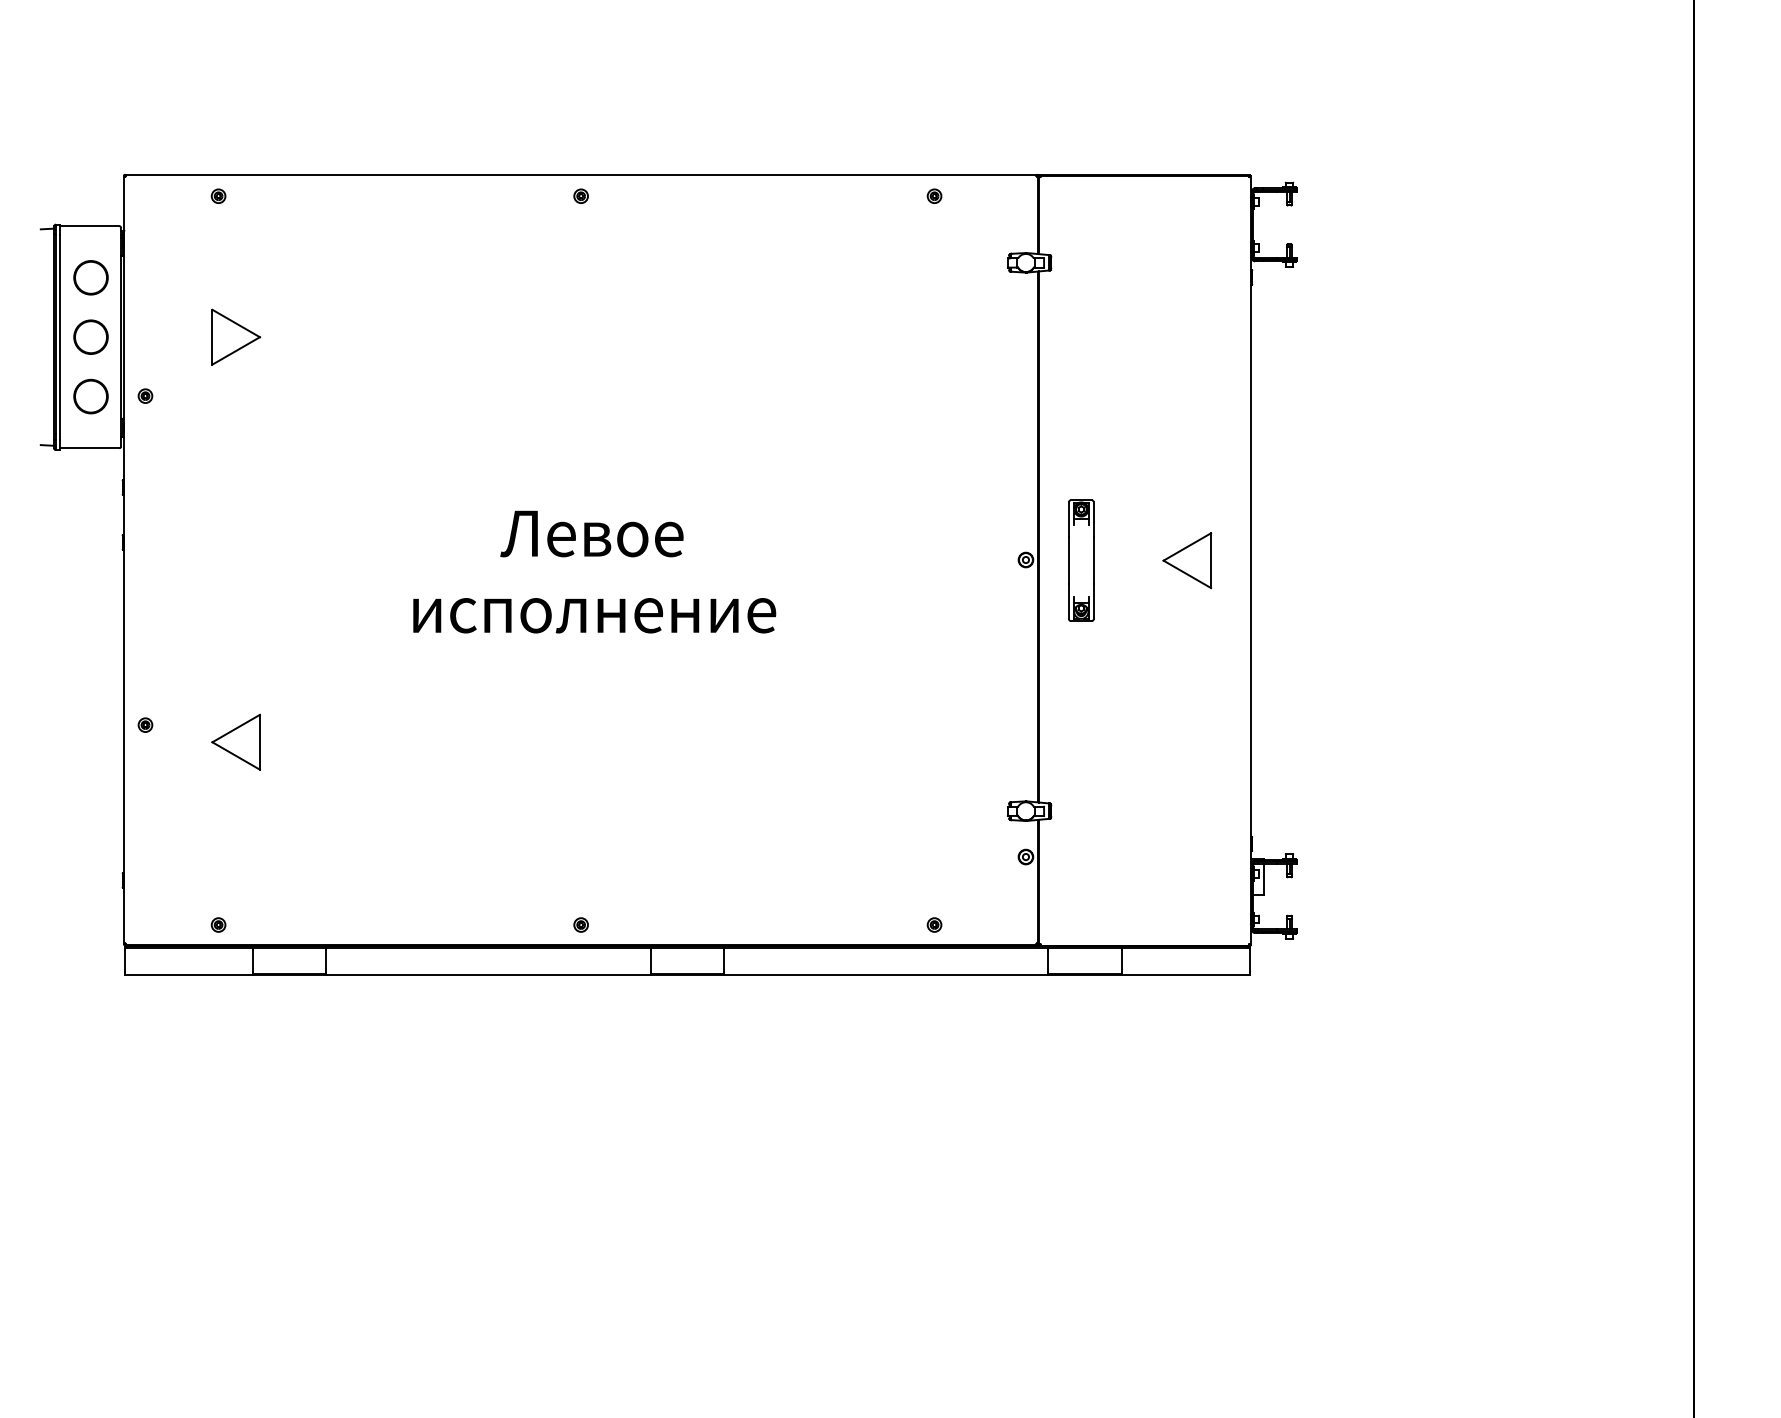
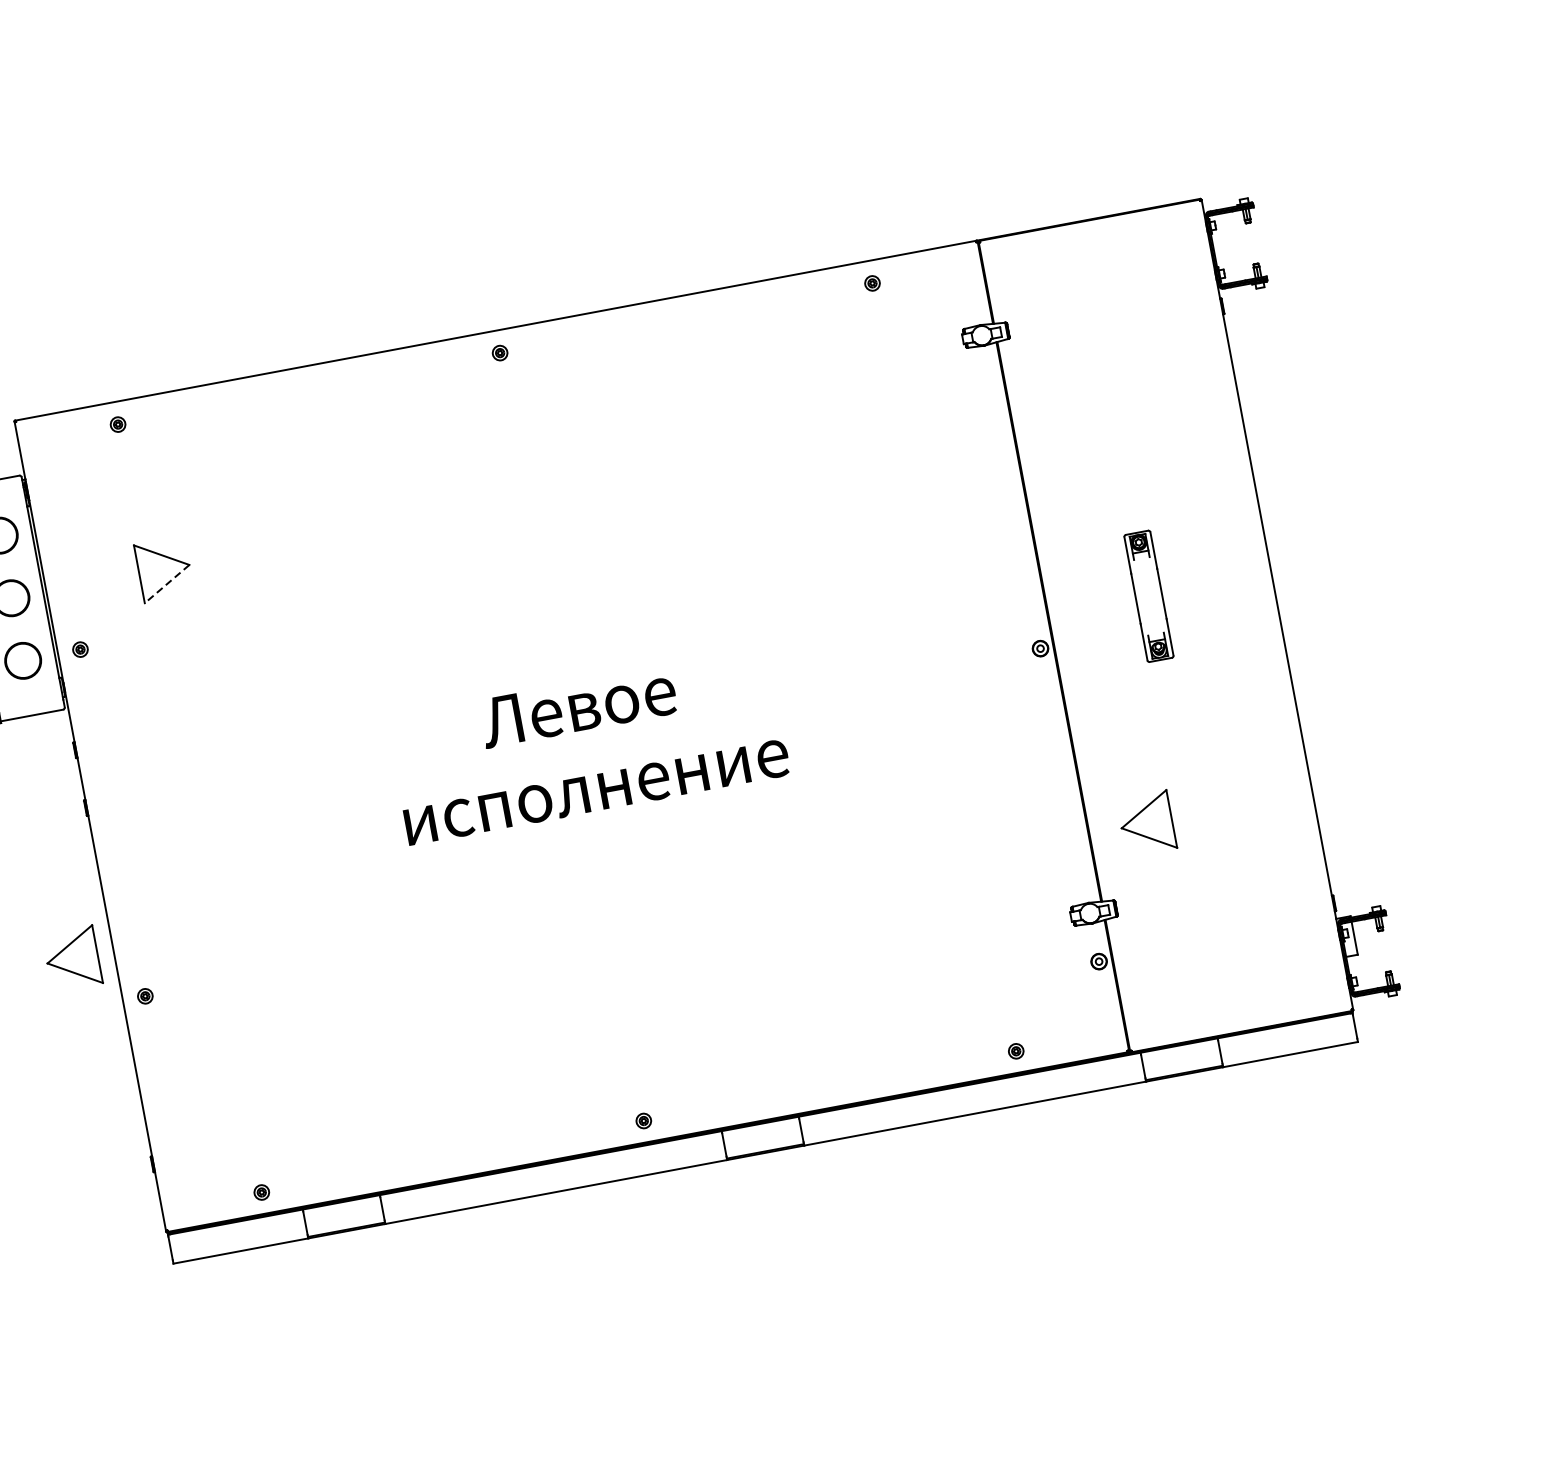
line: (235, 351) -> (166, 584), solid -> dashed
part: (1081, 560) -> (1149, 596), moved
part: (1187, 560) -> (1146, 823), moved
part: (235, 741) -> (71, 958), moved

